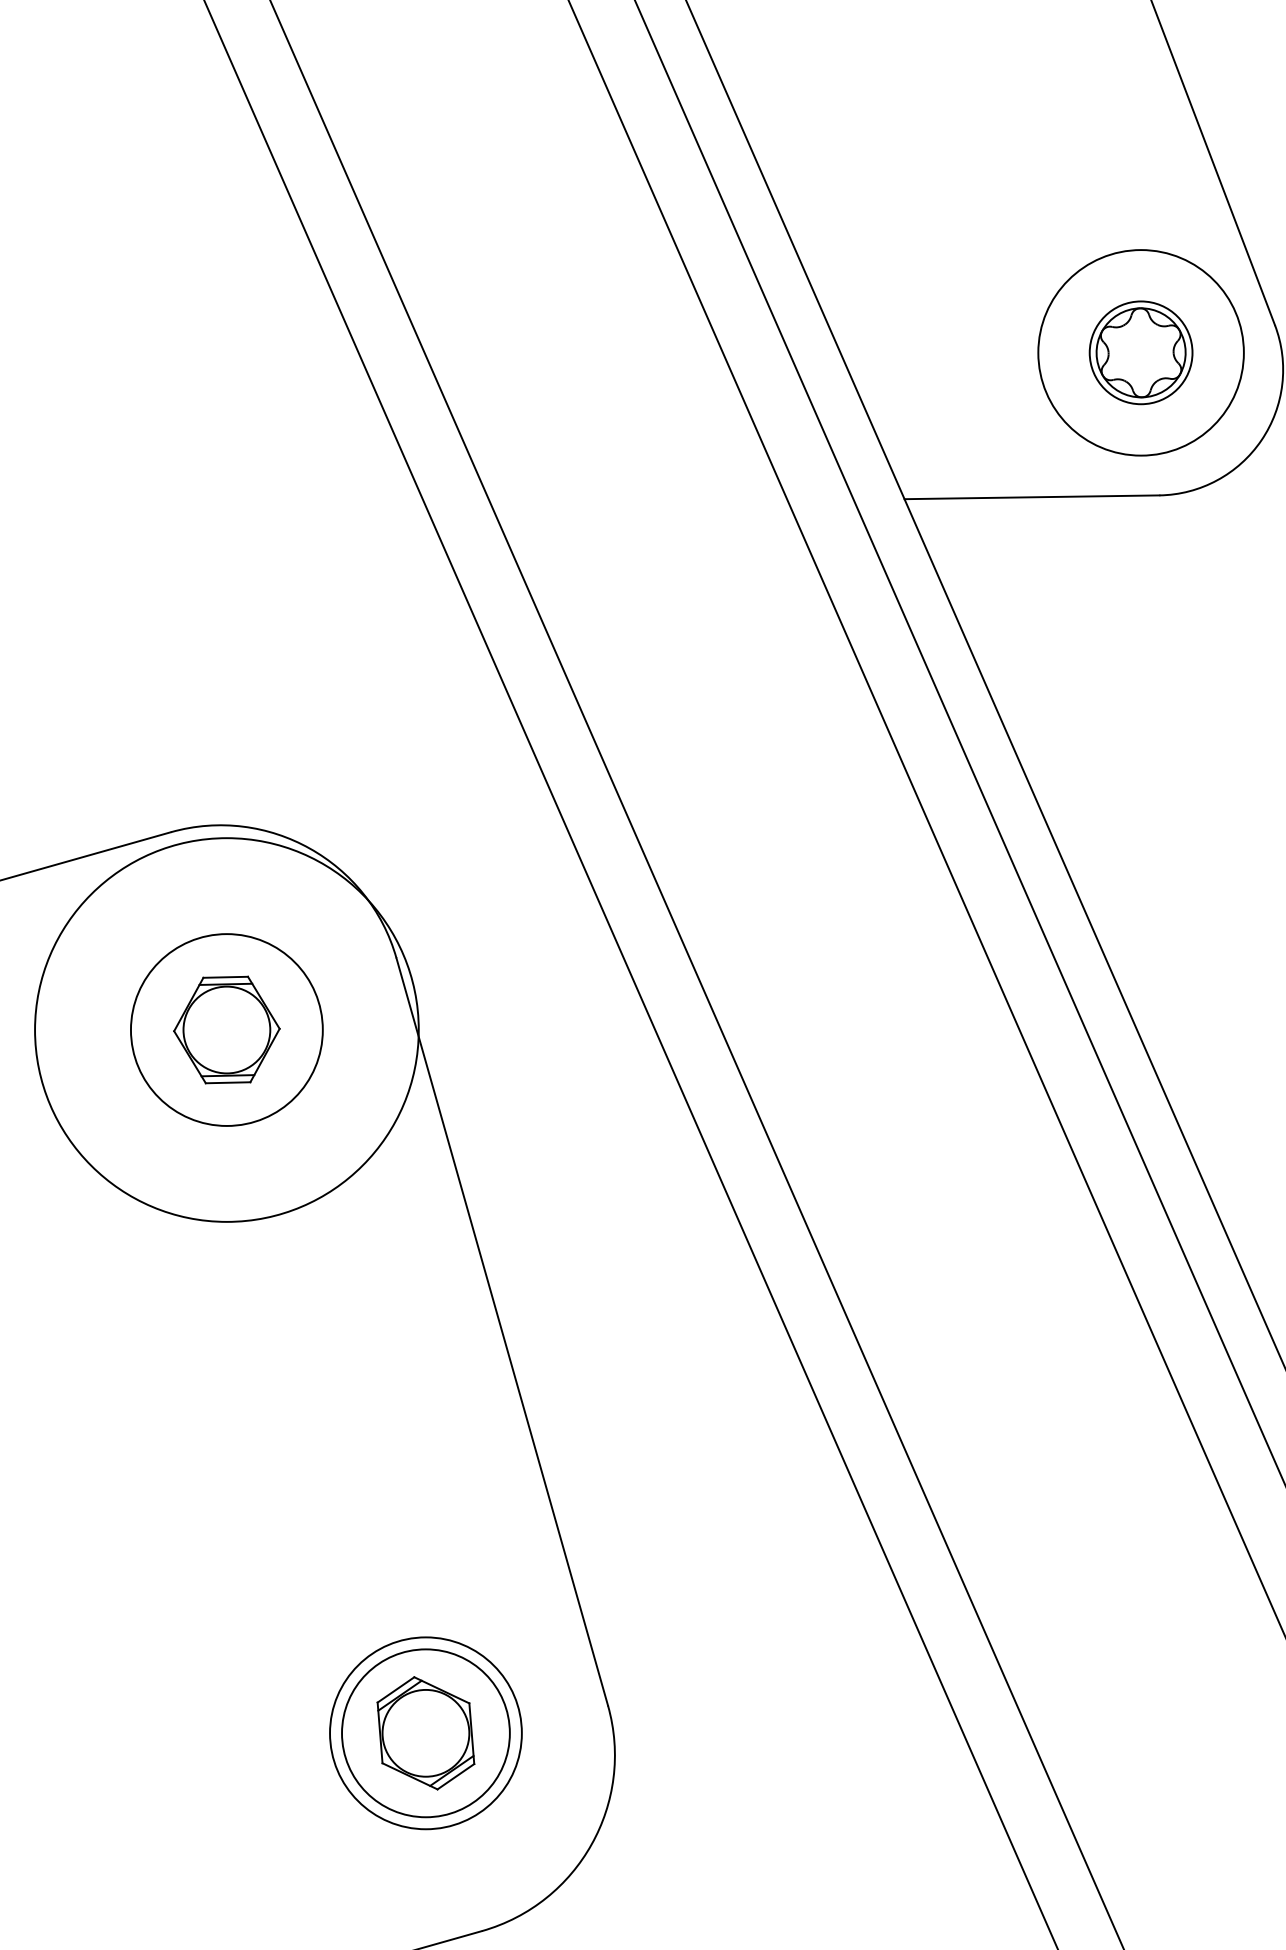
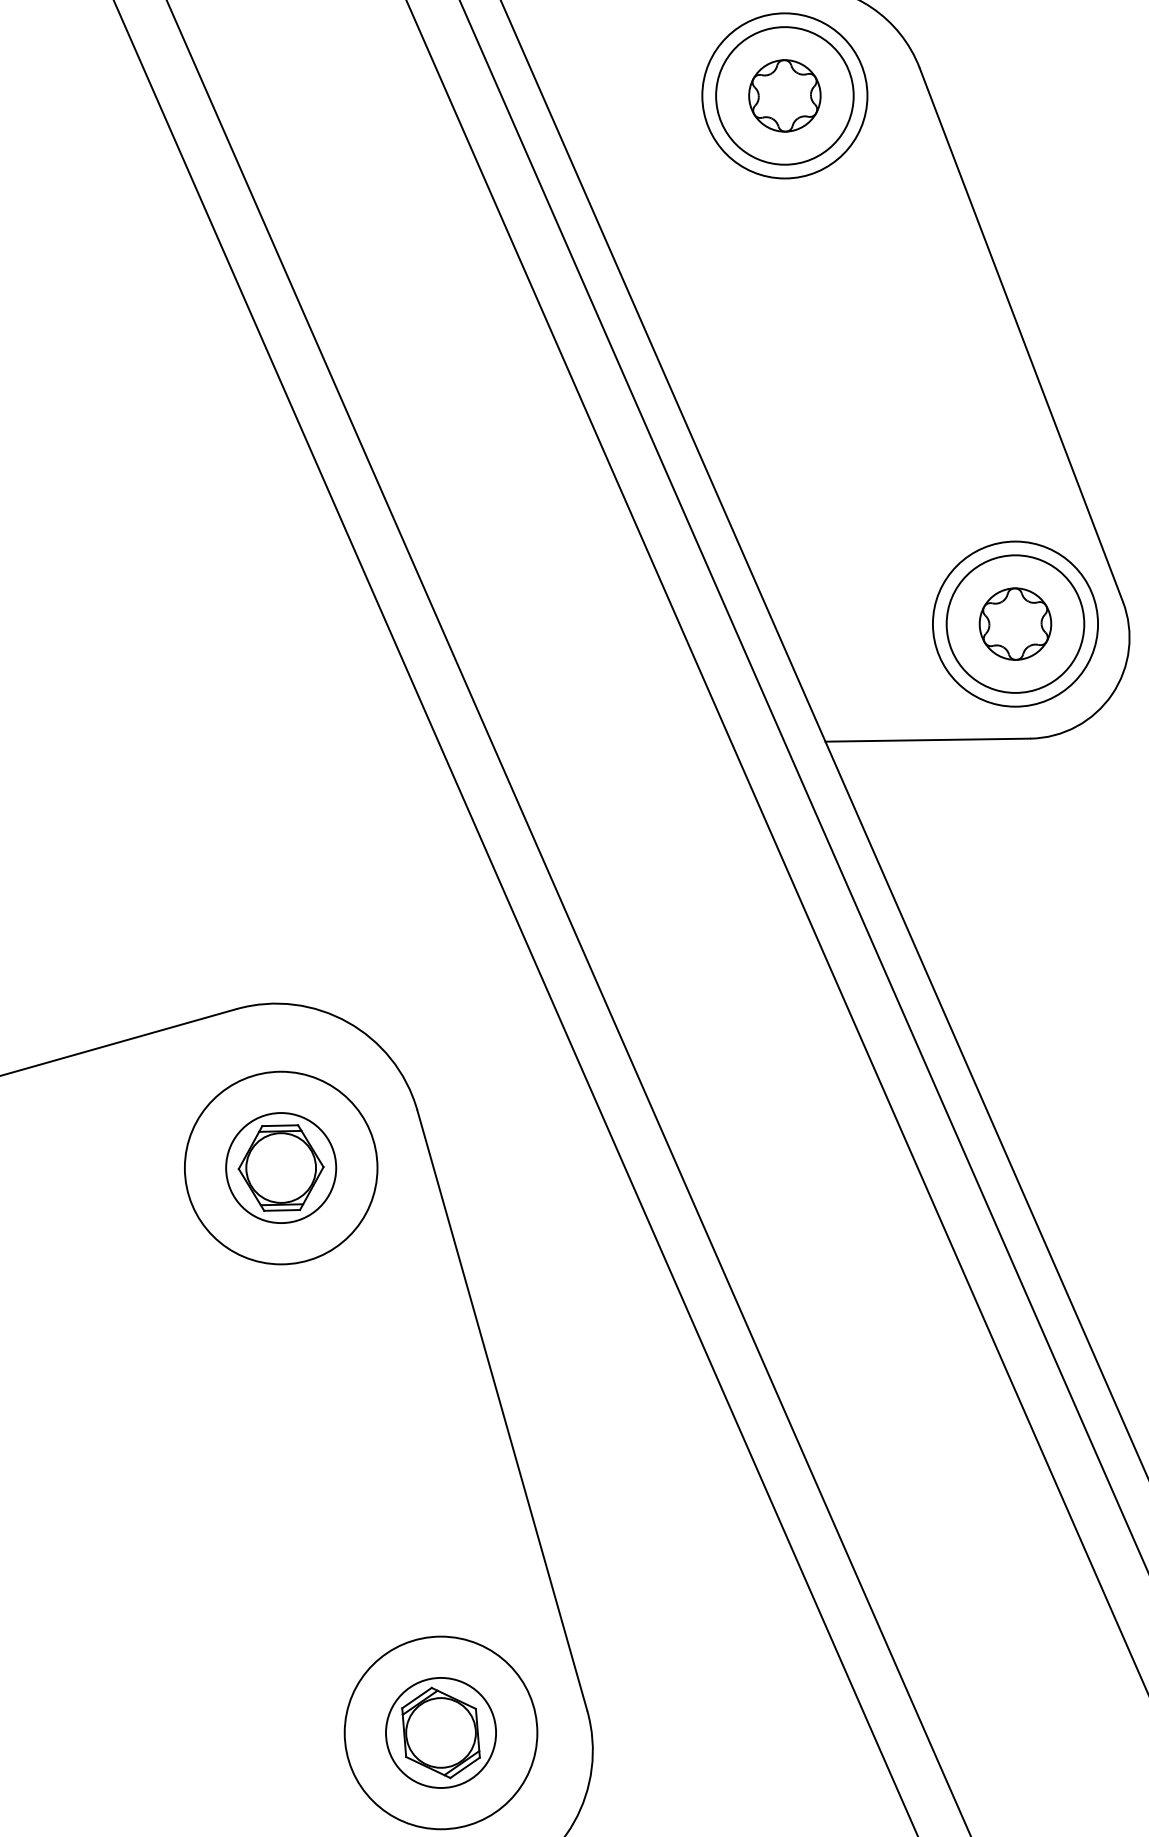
circle: (1141, 352) -> (1015, 623), size x1.67
circle: (226, 1029) -> (280, 1167), size x0.62
circle: (227, 1030) -> (281, 1168), size x0.71
circle: (425, 1732) -> (440, 1732), size x1.43
circle: (426, 1732) -> (441, 1732), size x0.71

